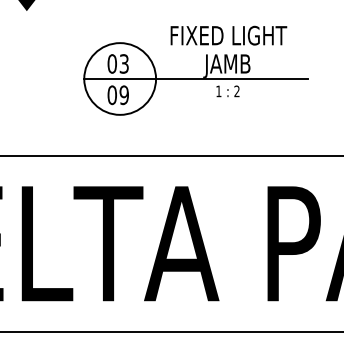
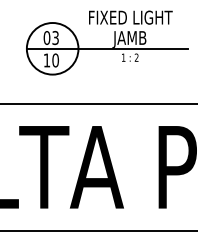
text: (117, 95) -> (50, 60), 09 -> 10

